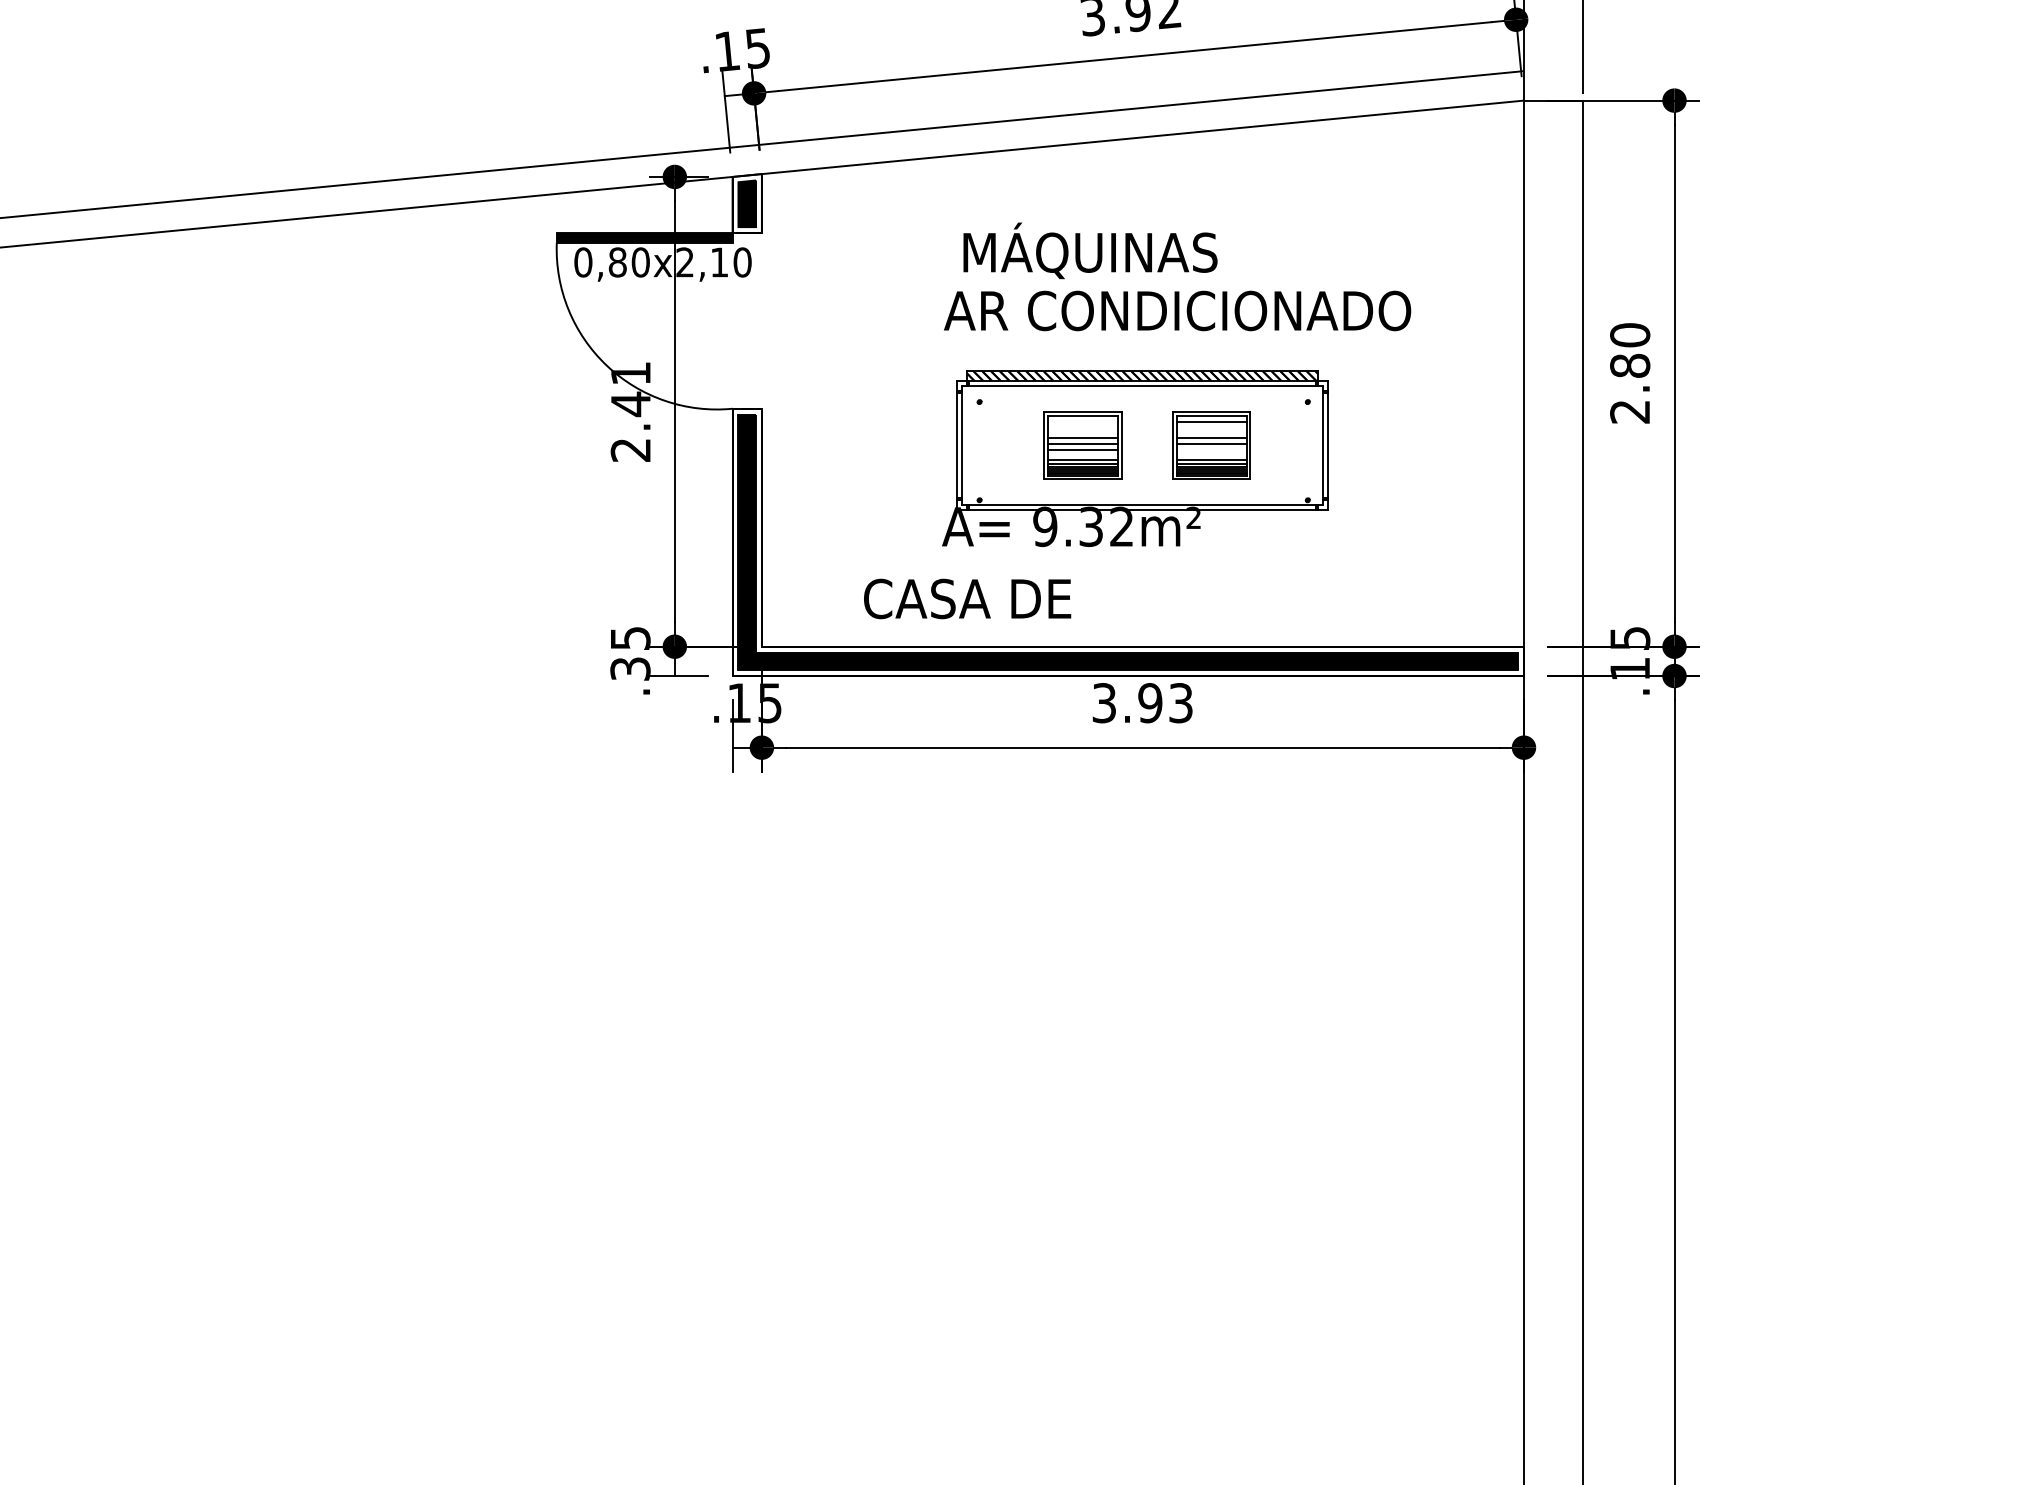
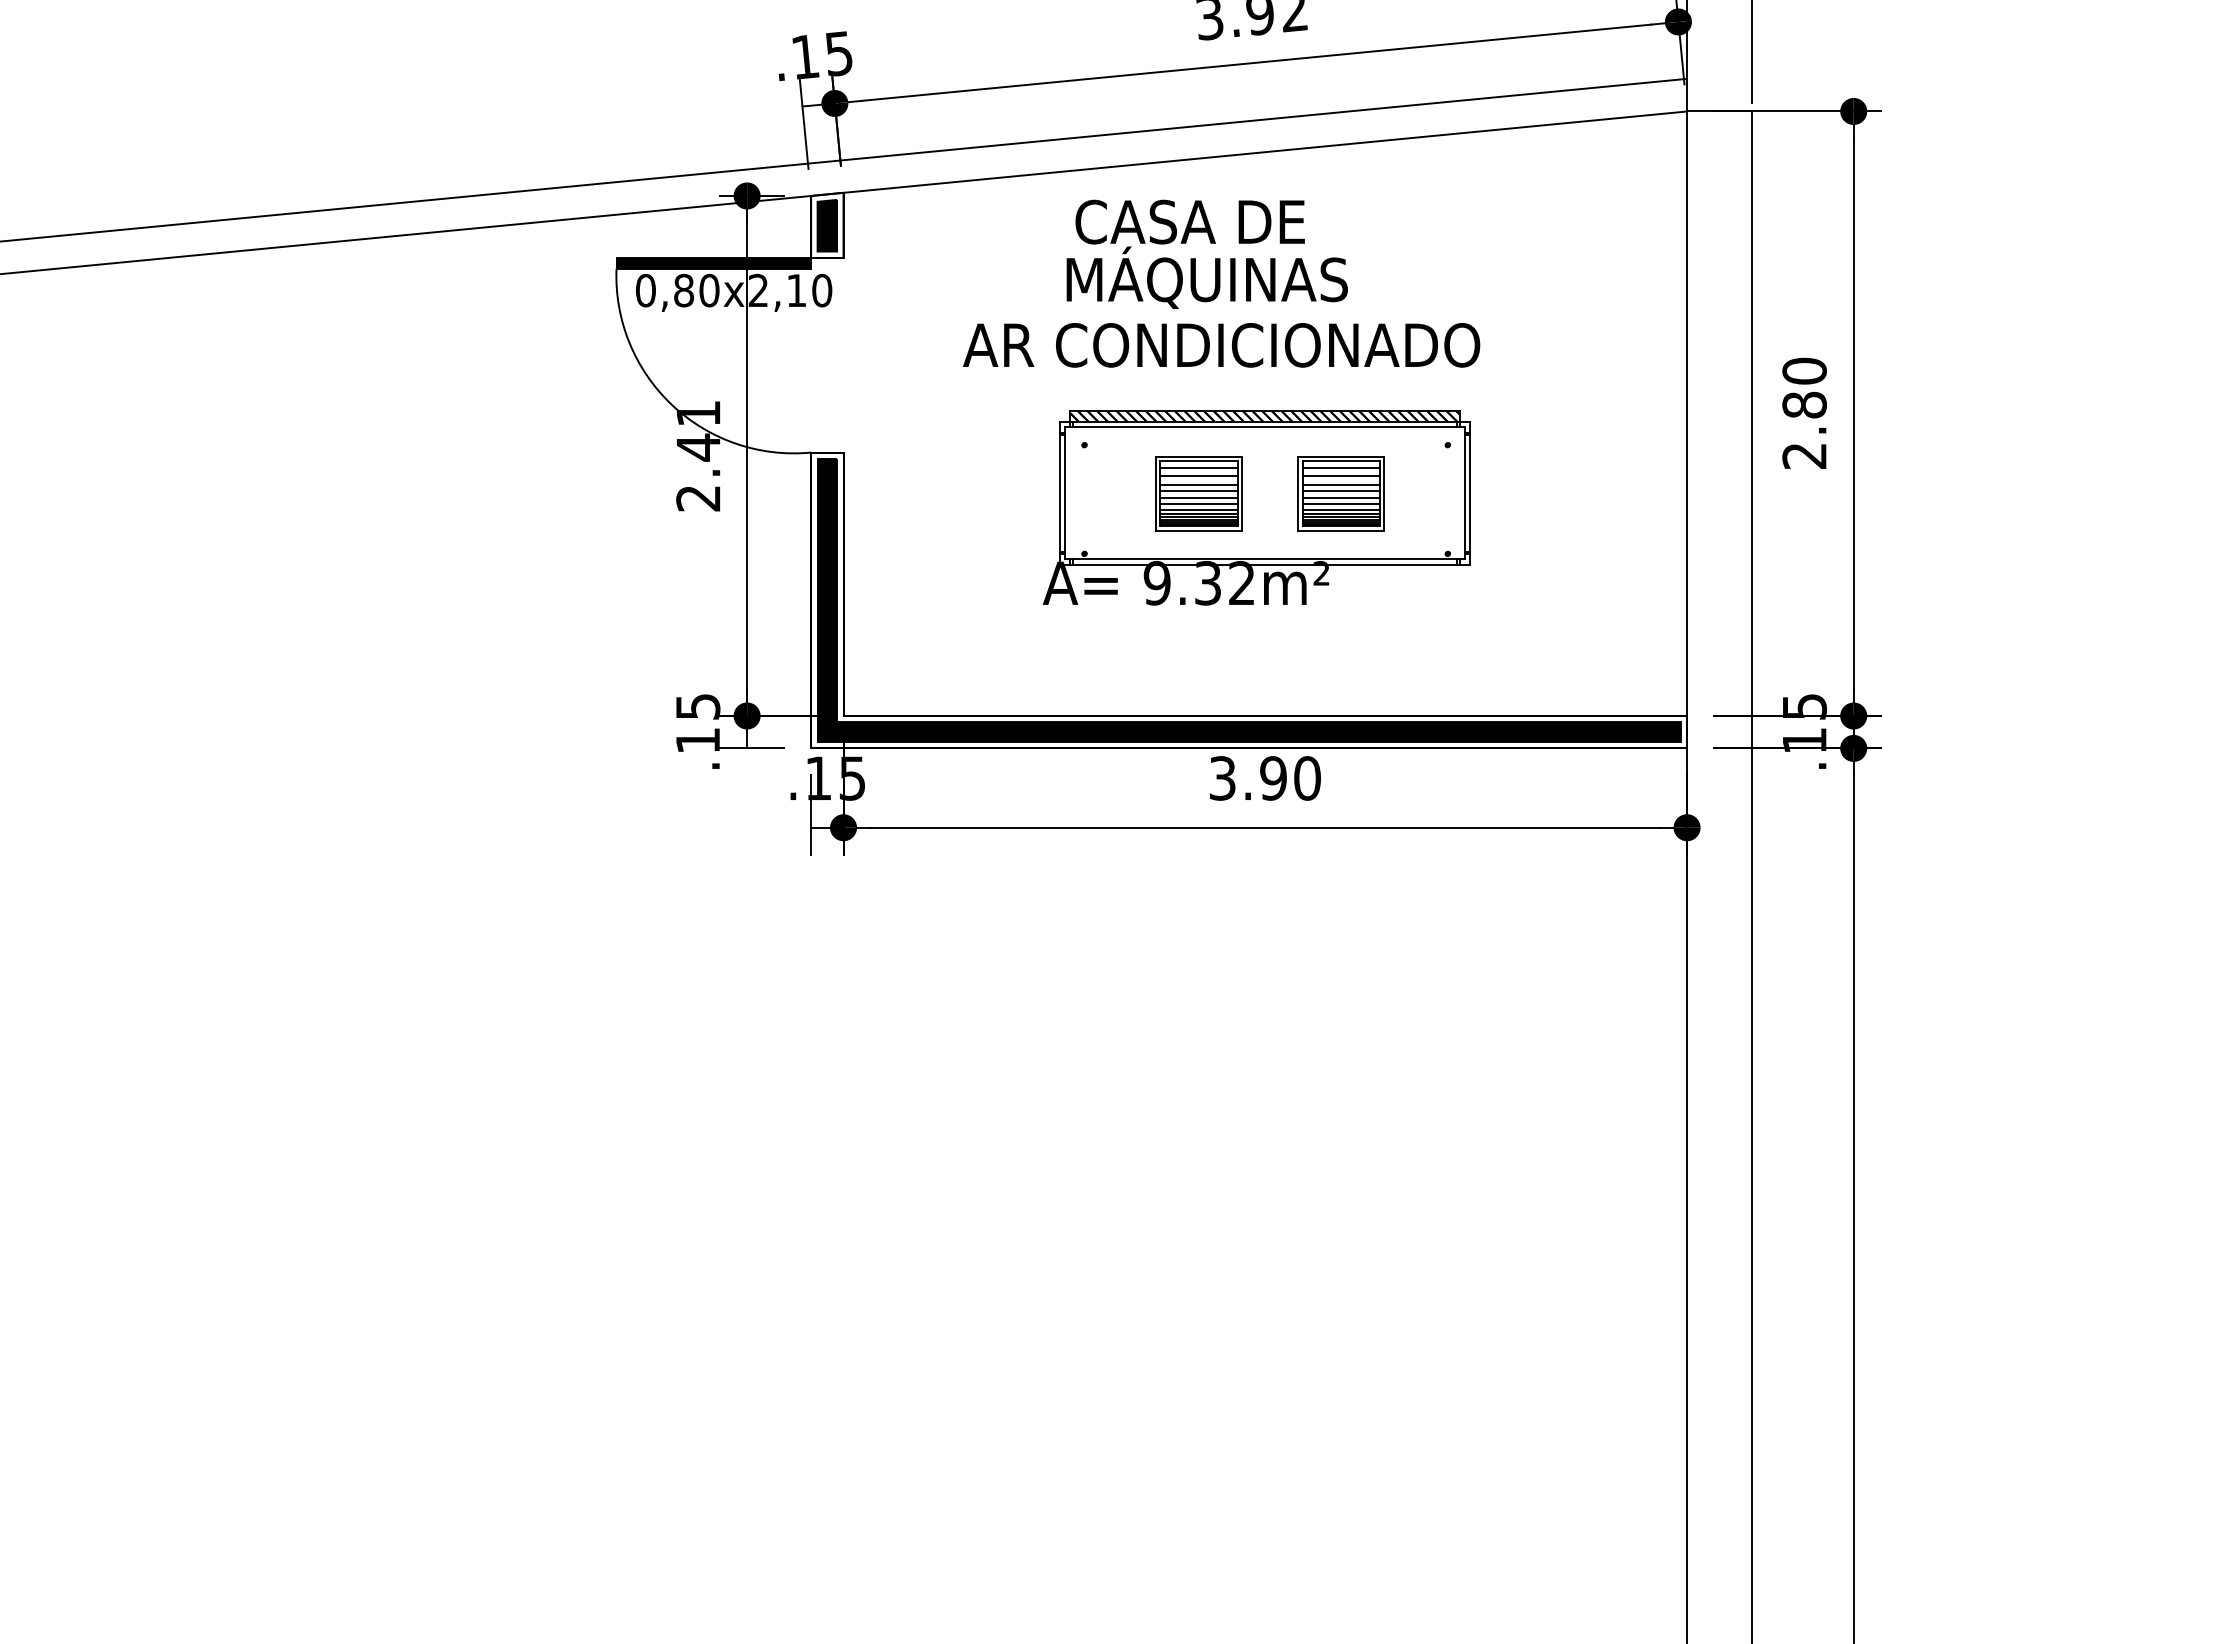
text: (1177, 311) -> (1221, 345), moved
line: (1082, 422) -> (1198, 467), added
line: (1082, 430) -> (1198, 476), added
line: (1211, 430) -> (1341, 476), added
line: (1211, 449) -> (1341, 497), added
line: (1082, 454) -> (1198, 503), added
line: (1211, 454) -> (1341, 503), added
text: (966, 598) -> (1189, 221), moved
text: (629, 668) -> (697, 740), .35 -> .15
text: (1181, 703) -> (1307, 778), 3.93 -> 3.90

